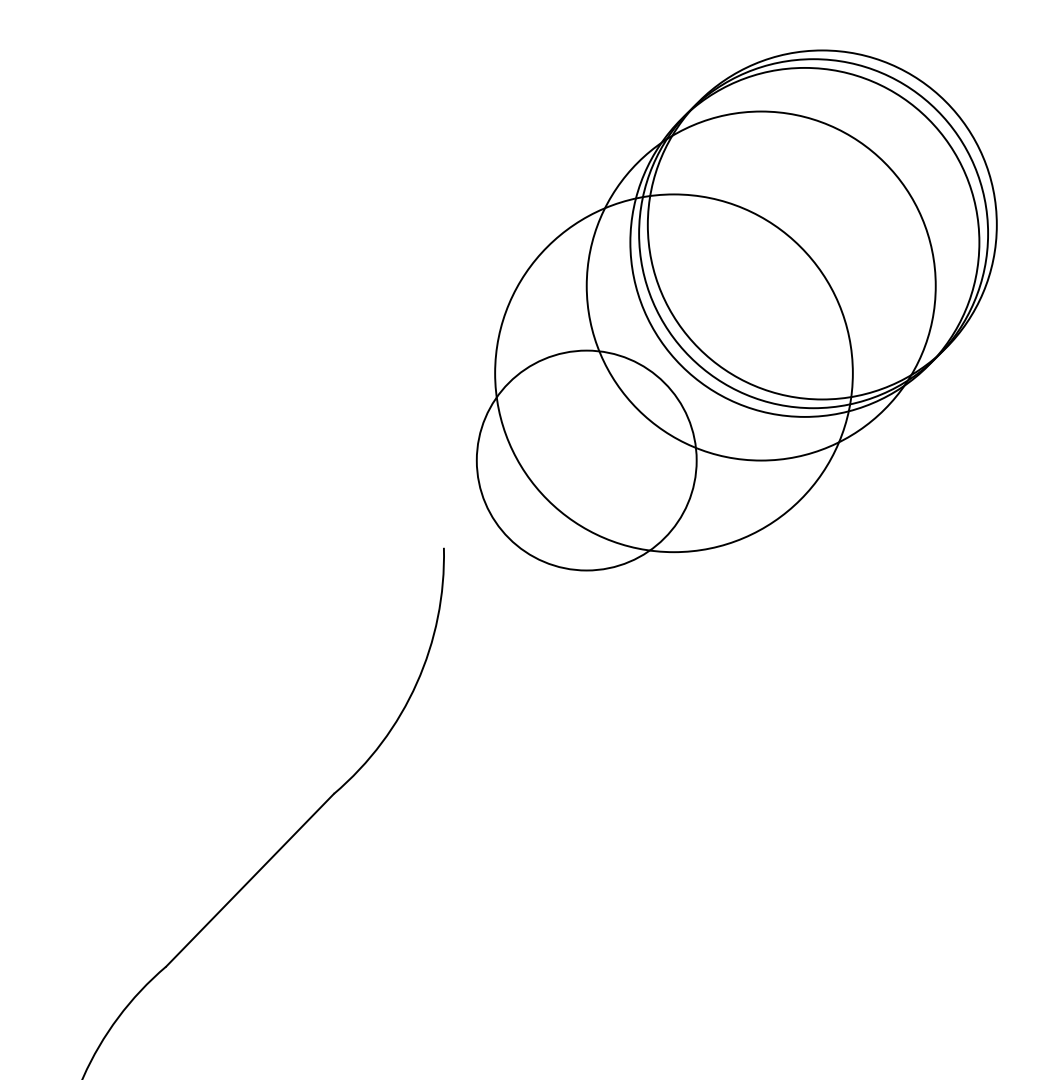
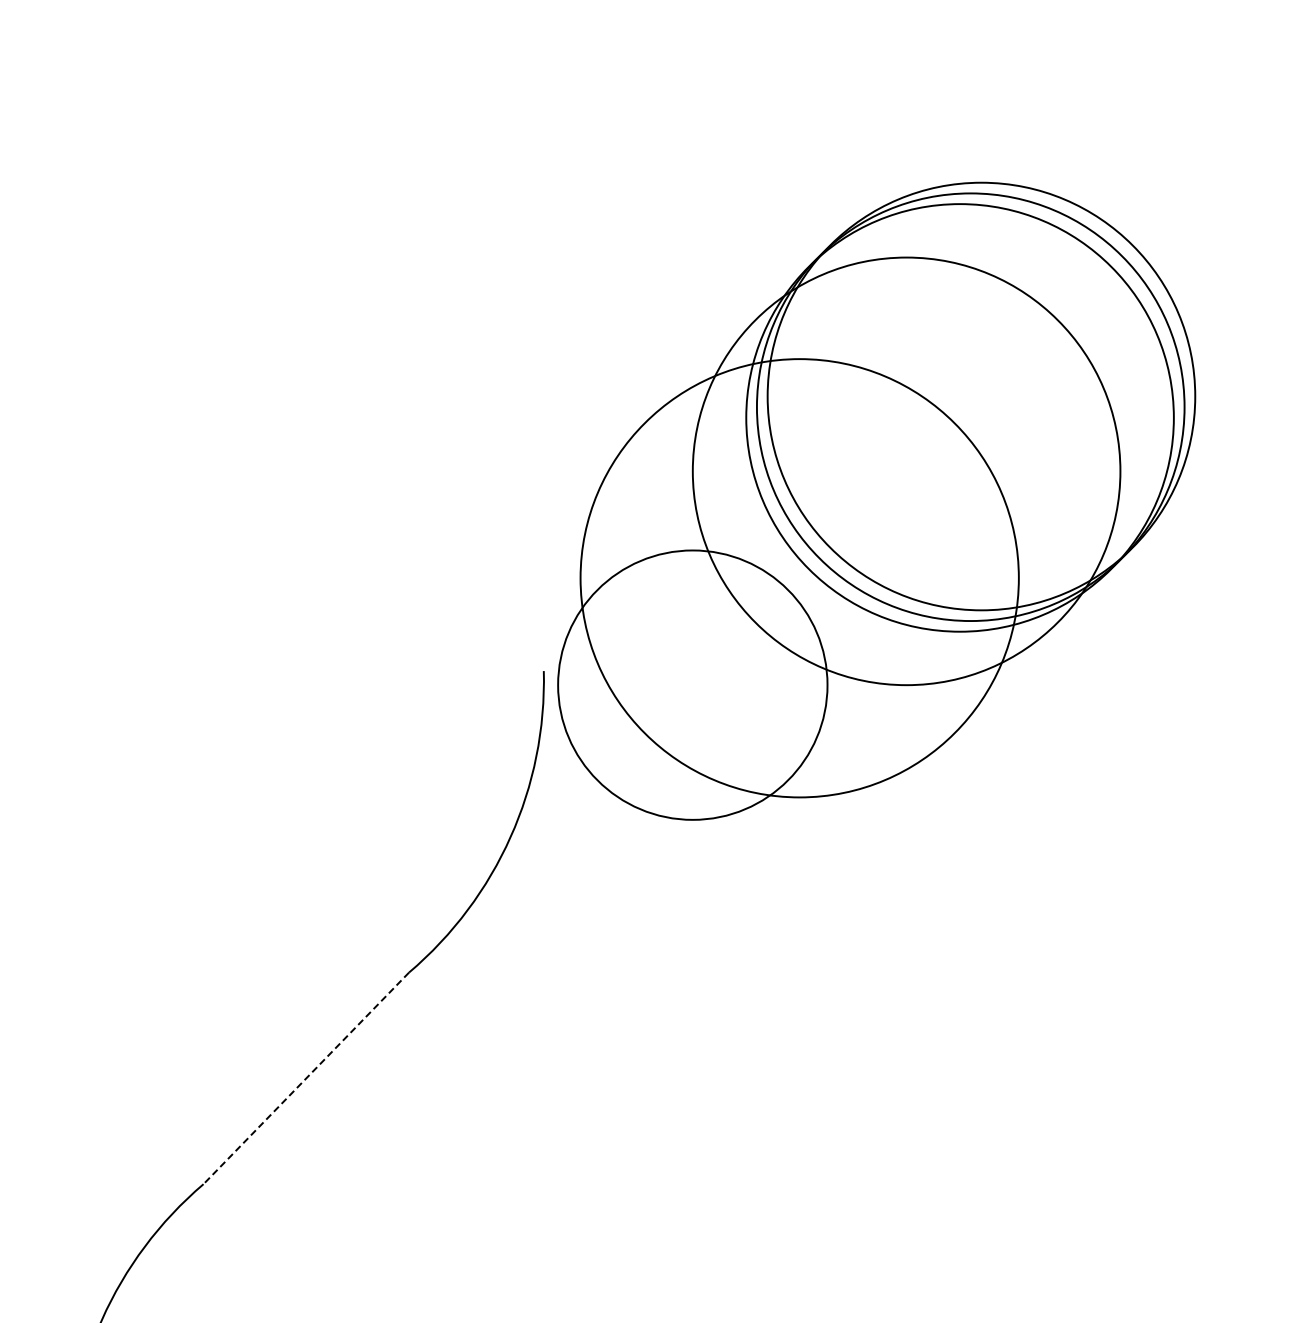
part: (736, 309) -> (876, 500), moved
line: (250, 880) -> (306, 1078), solid -> dashed

